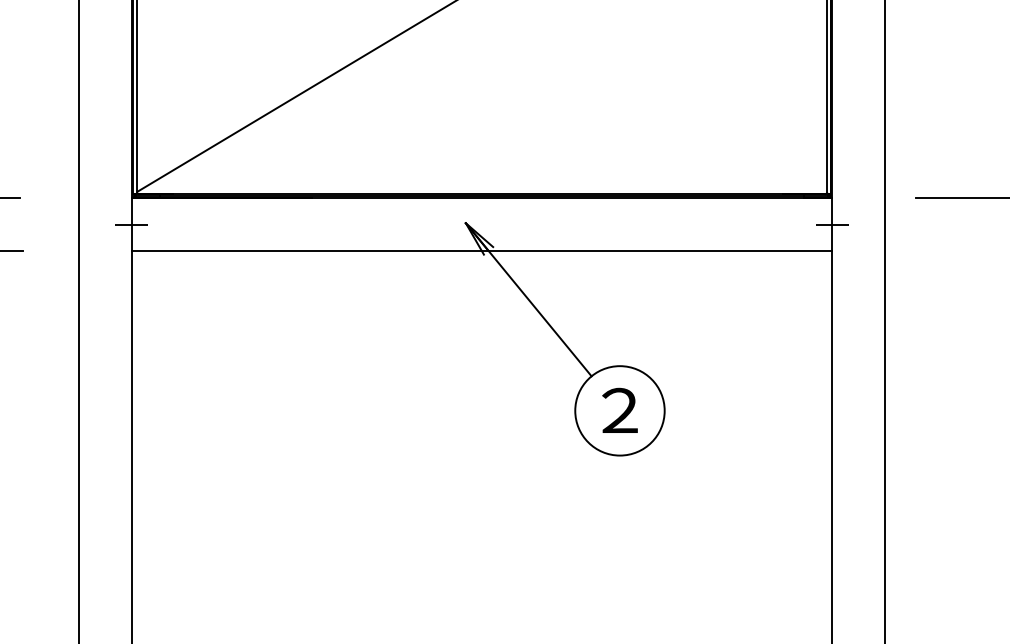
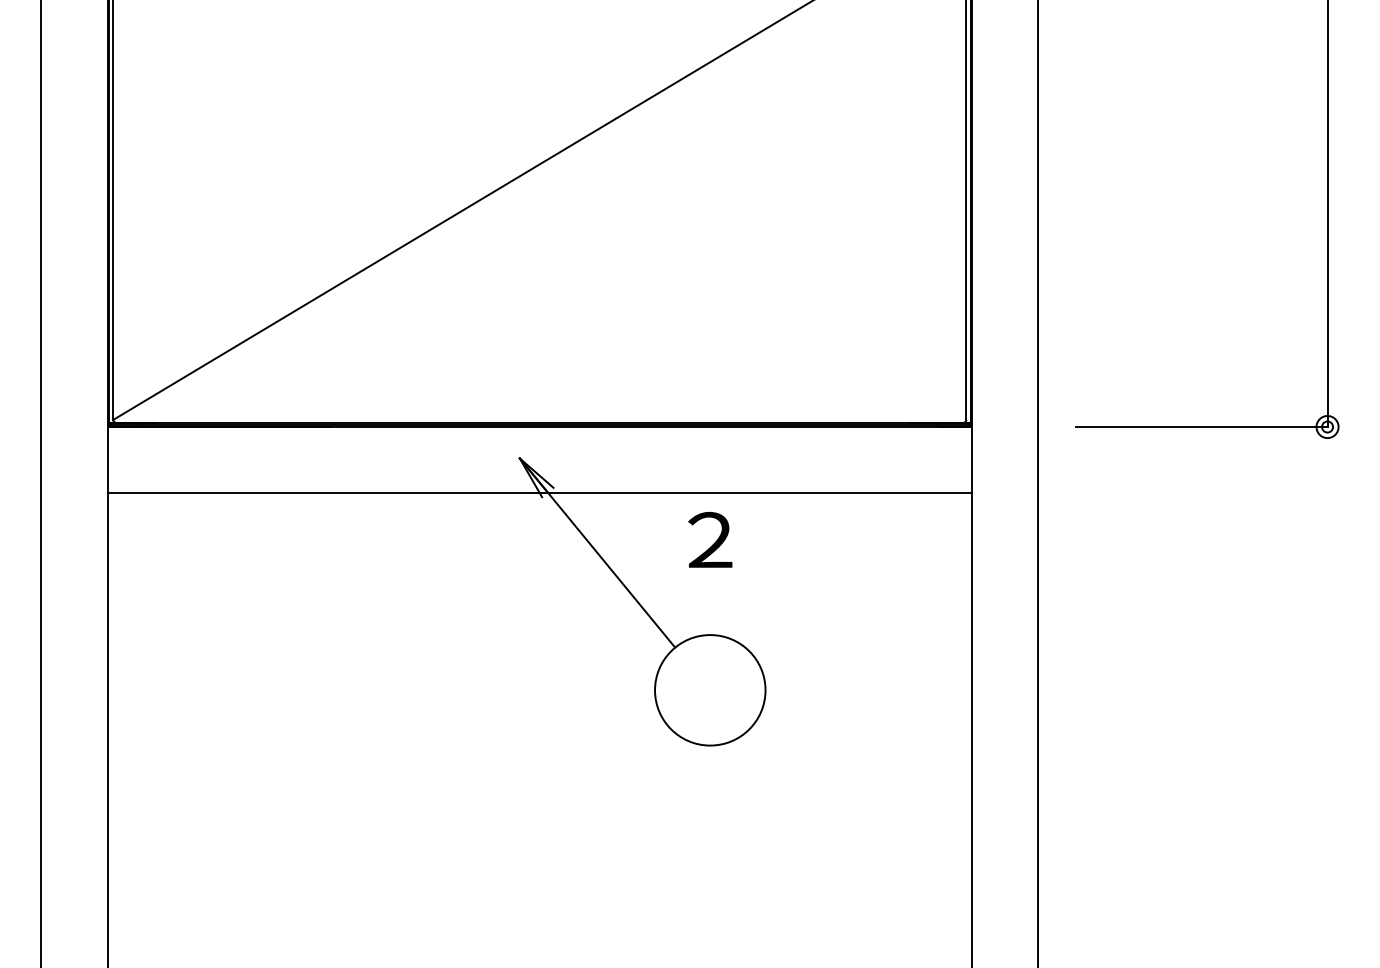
line: (131, 224) -> (106, 460), removed
line: (832, 224) -> (972, 460), removed
text: (620, 410) -> (710, 539), moved

